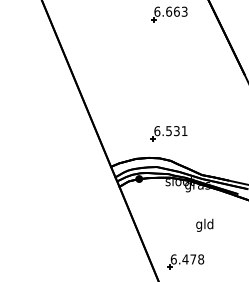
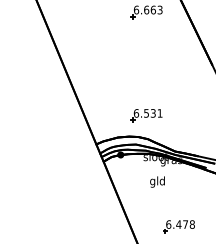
text: (204, 224) -> (157, 181), moved
part: (185, 261) -> (178, 226), moved

